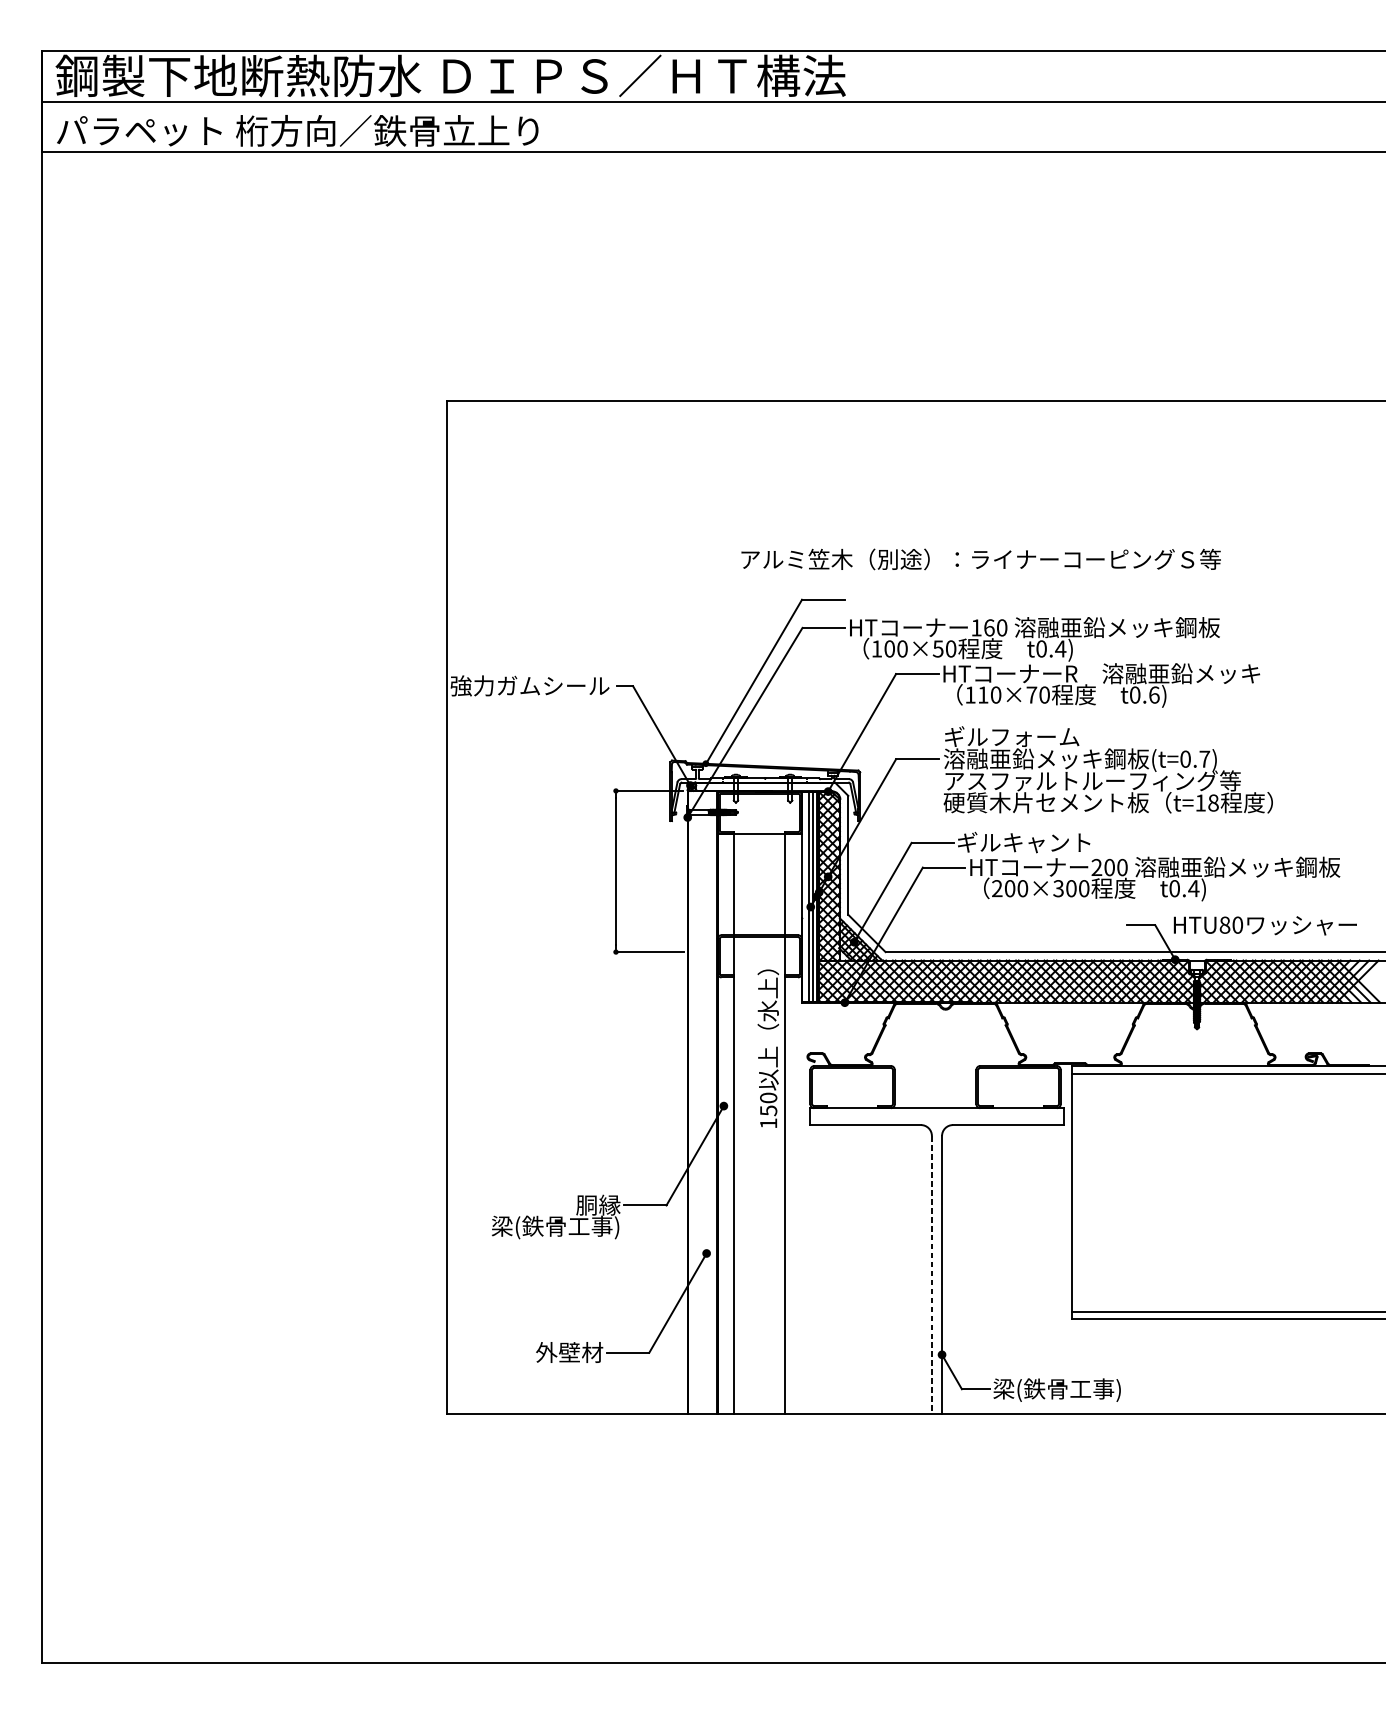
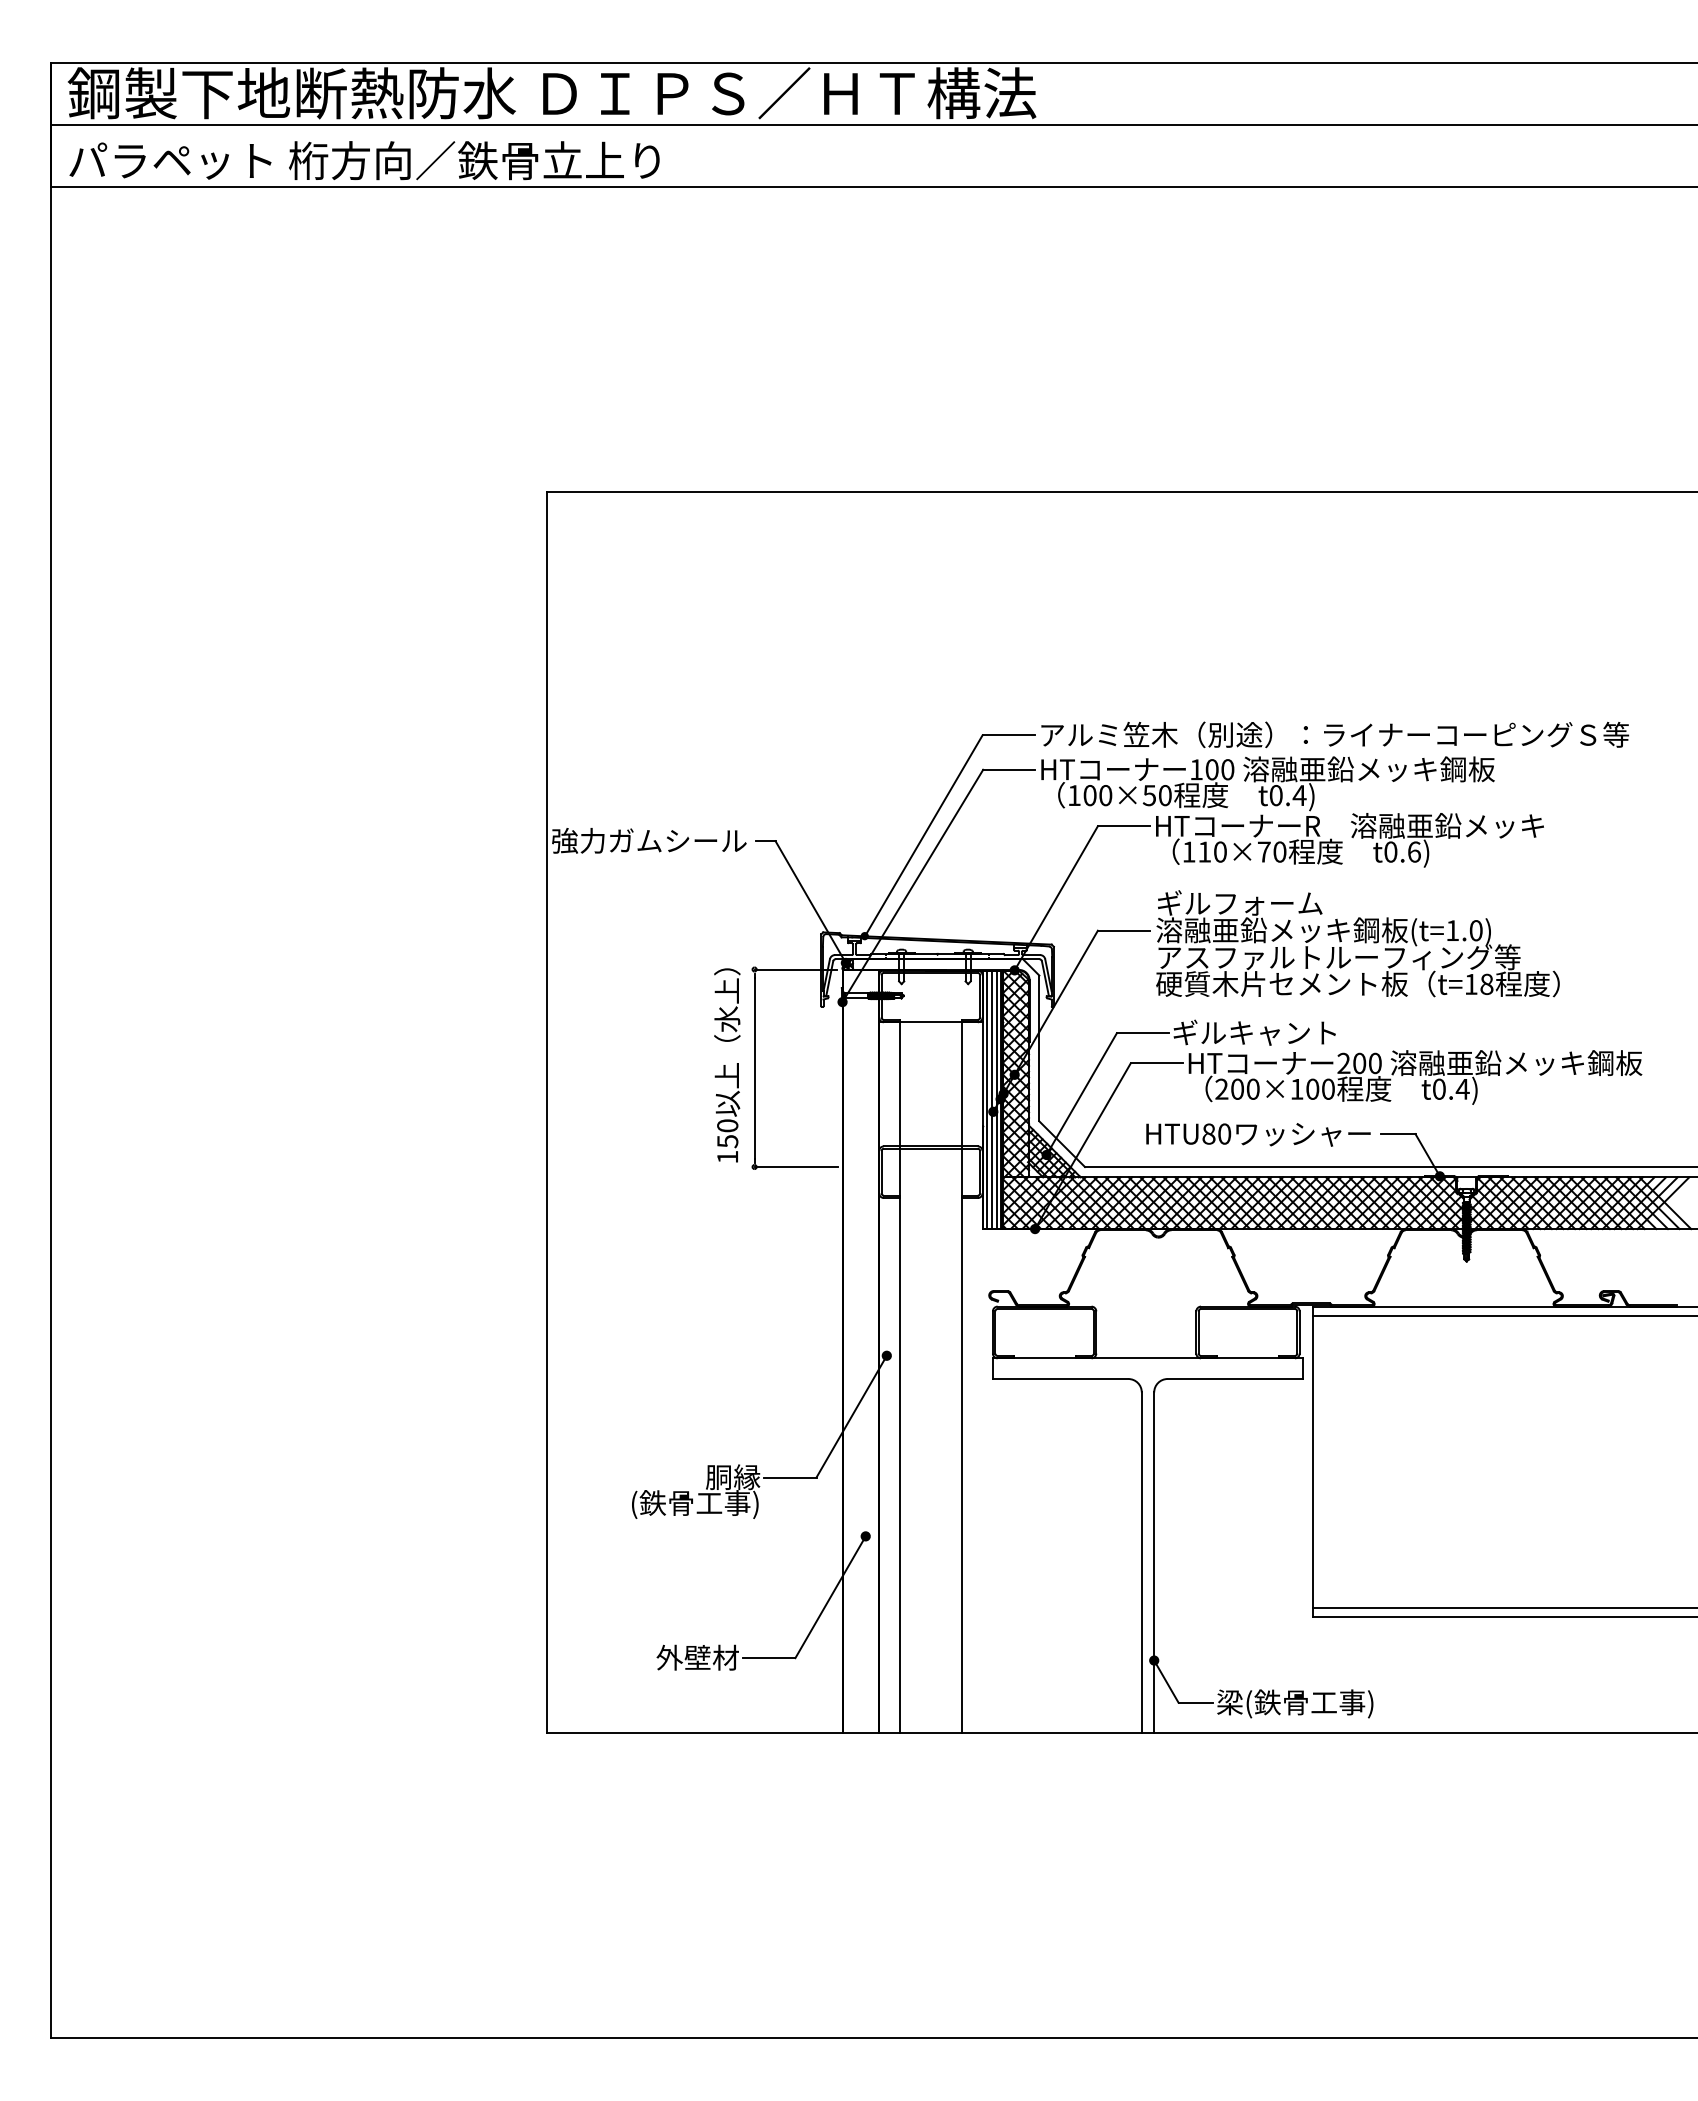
text: (981, 559) -> (1335, 734), moved
text: (988, 627) -> (1211, 769), 160 -> 100
text: (1195, 759) -> (1464, 930), (t=0.7) -> (t=1.0)
text: (1058, 888) -> (1296, 1088), 200×300 -> 200×100
line: (805, 896) -> (986, 1099), added
text: (1265, 925) -> (1258, 1134), moved
text: (768, 1048) -> (727, 1065), moved
text: (501, 1225) -> (614, 1502), 梁(鉄骨工事) -> (鉄骨工事)
line: (931, 1275) -> (1141, 1563), dashed -> solid

